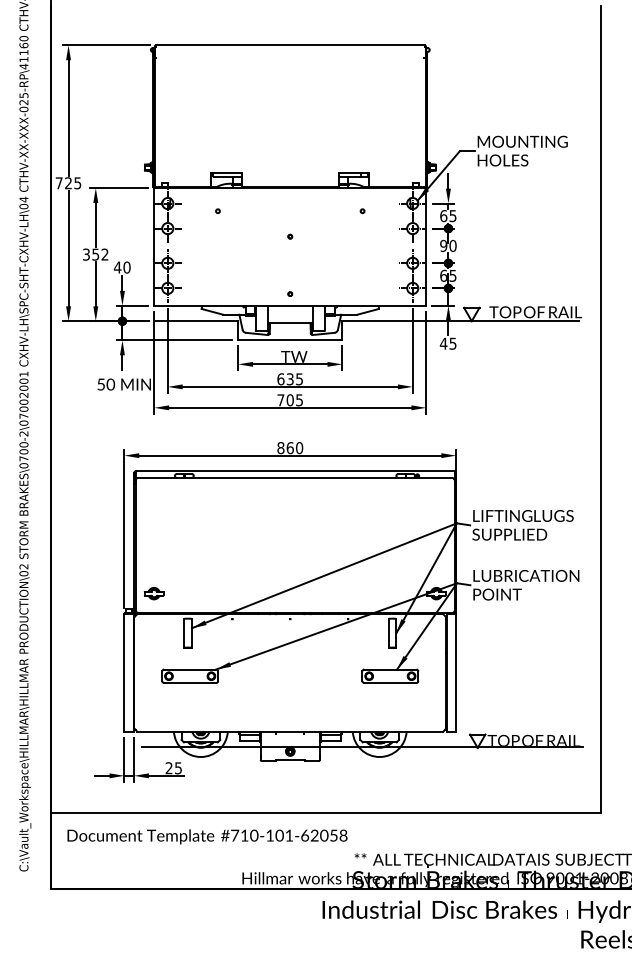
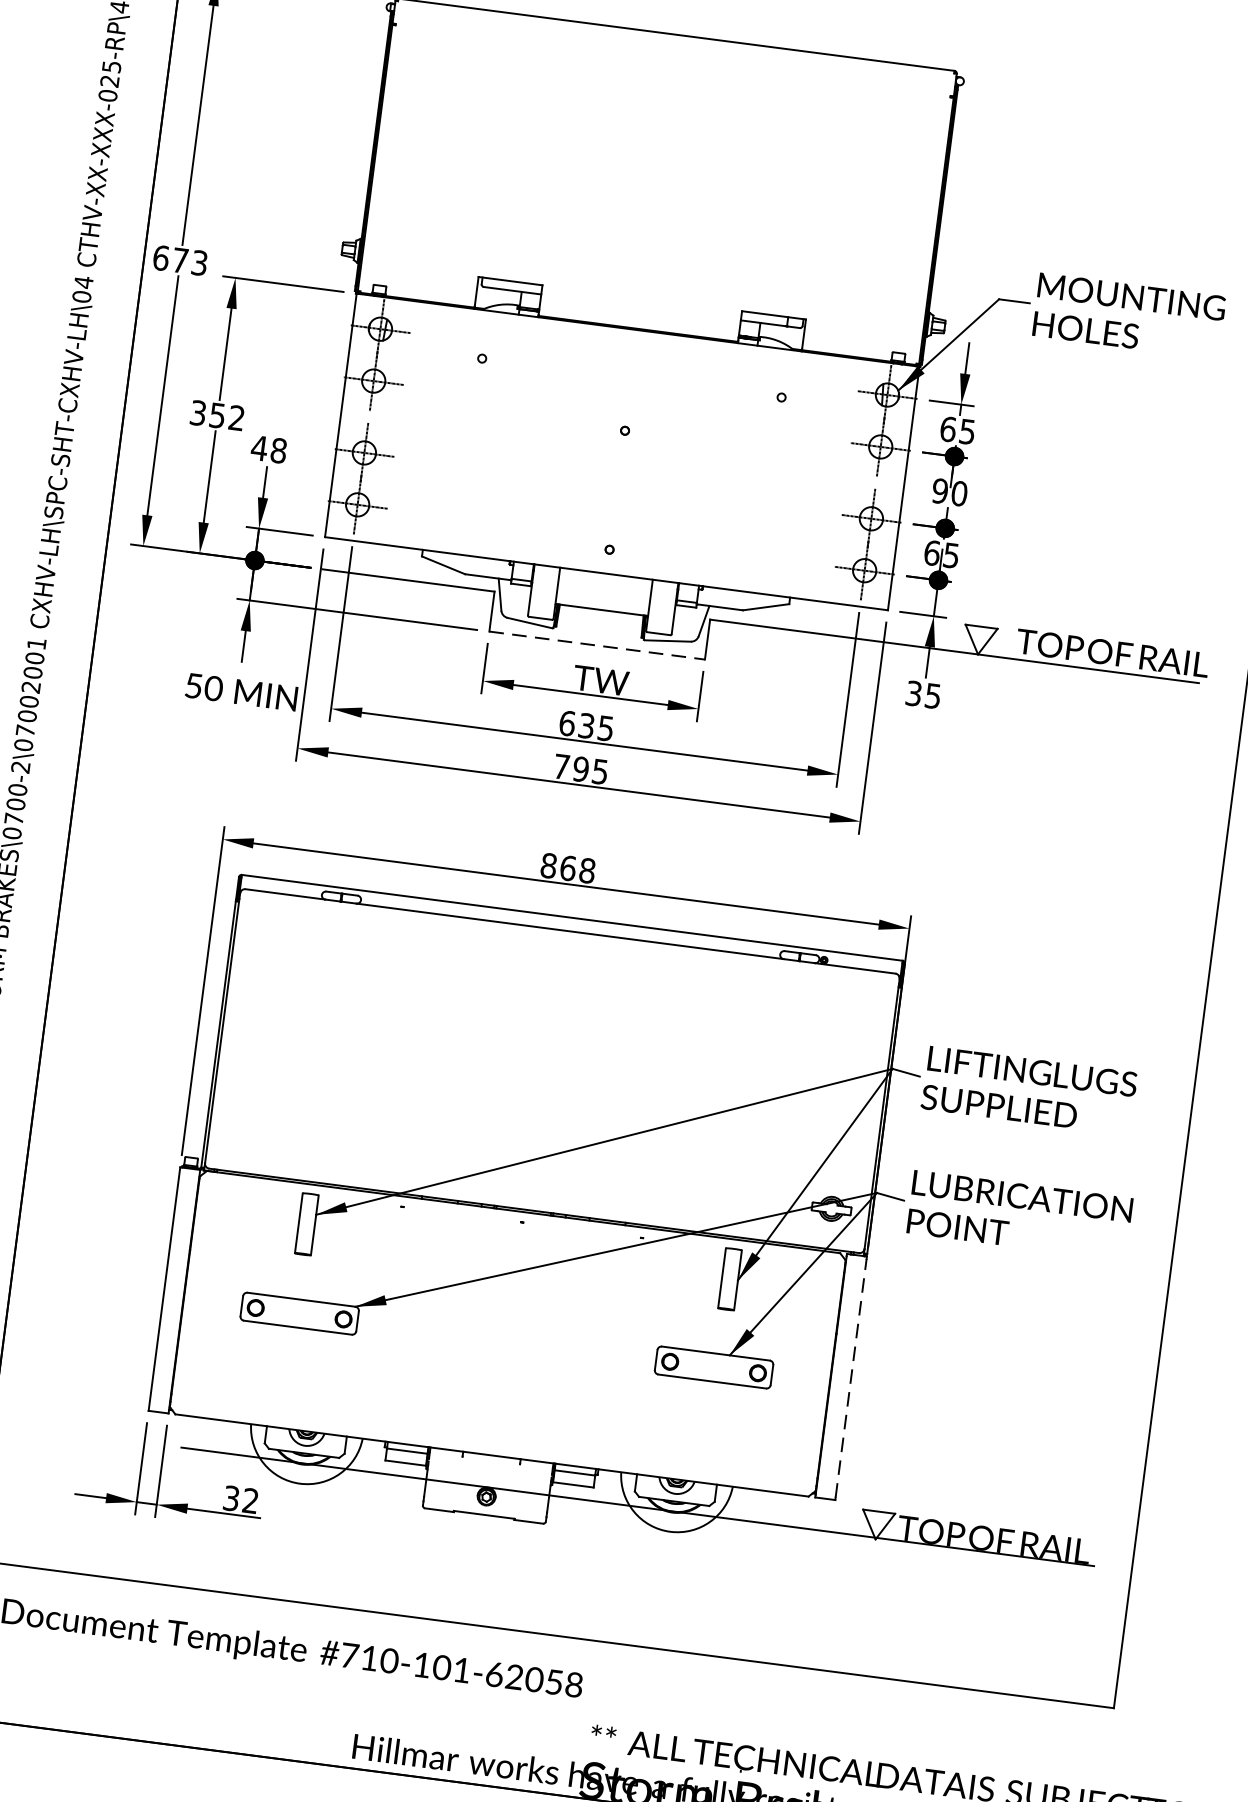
text: (68, 183) -> (180, 261), 725 -> 673
text: (126, 267) -> (277, 450), 40 -> 48
line: (290, 340) -> (597, 645), solid -> dashed
text: (443, 343) -> (913, 693), 45 -> 35
text: (289, 400) -> (579, 769), 705 -> 795
text: (299, 447) -> (587, 869), 860 -> 868
part: (154, 593) -> (248, 1132), removed
line: (456, 672) -> (851, 1377), solid -> dashed
text: (173, 768) -> (240, 1500), 25 -> 32

